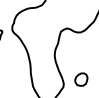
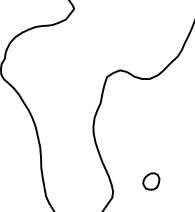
part: (81, 79) -> (151, 181), size x0.6

